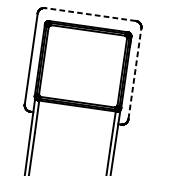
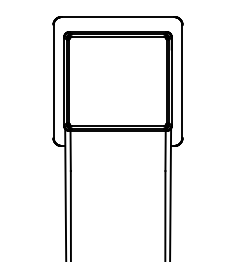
line: (90, 14) -> (117, 17), dashed -> solid
line: (134, 73) -> (182, 81), dashed -> solid

